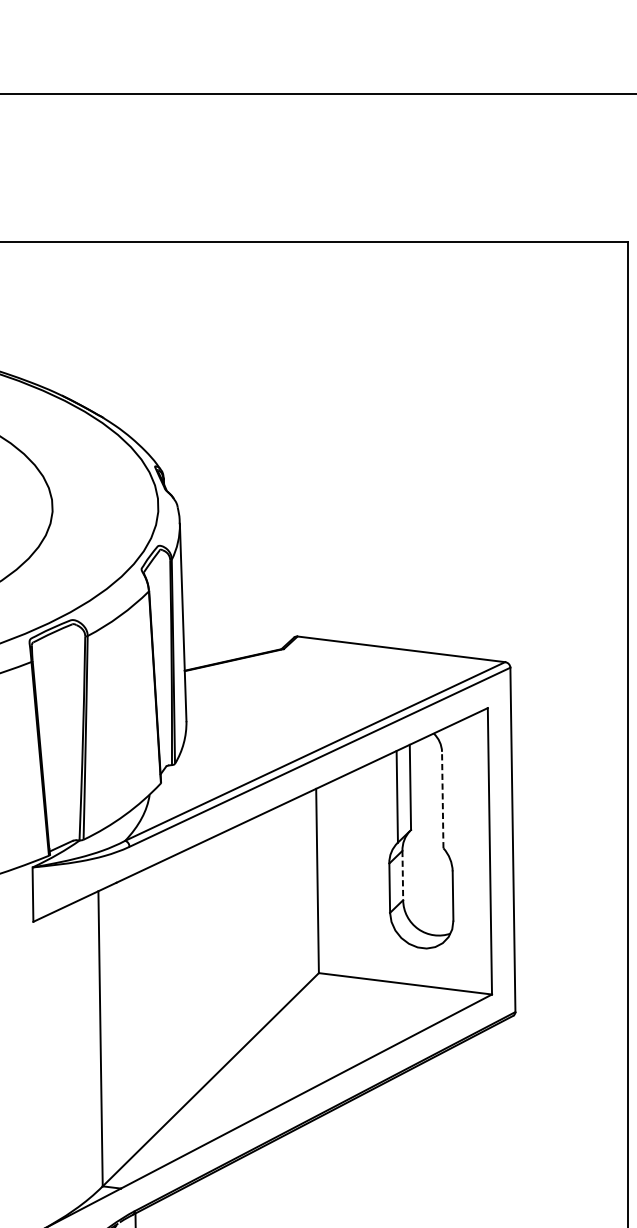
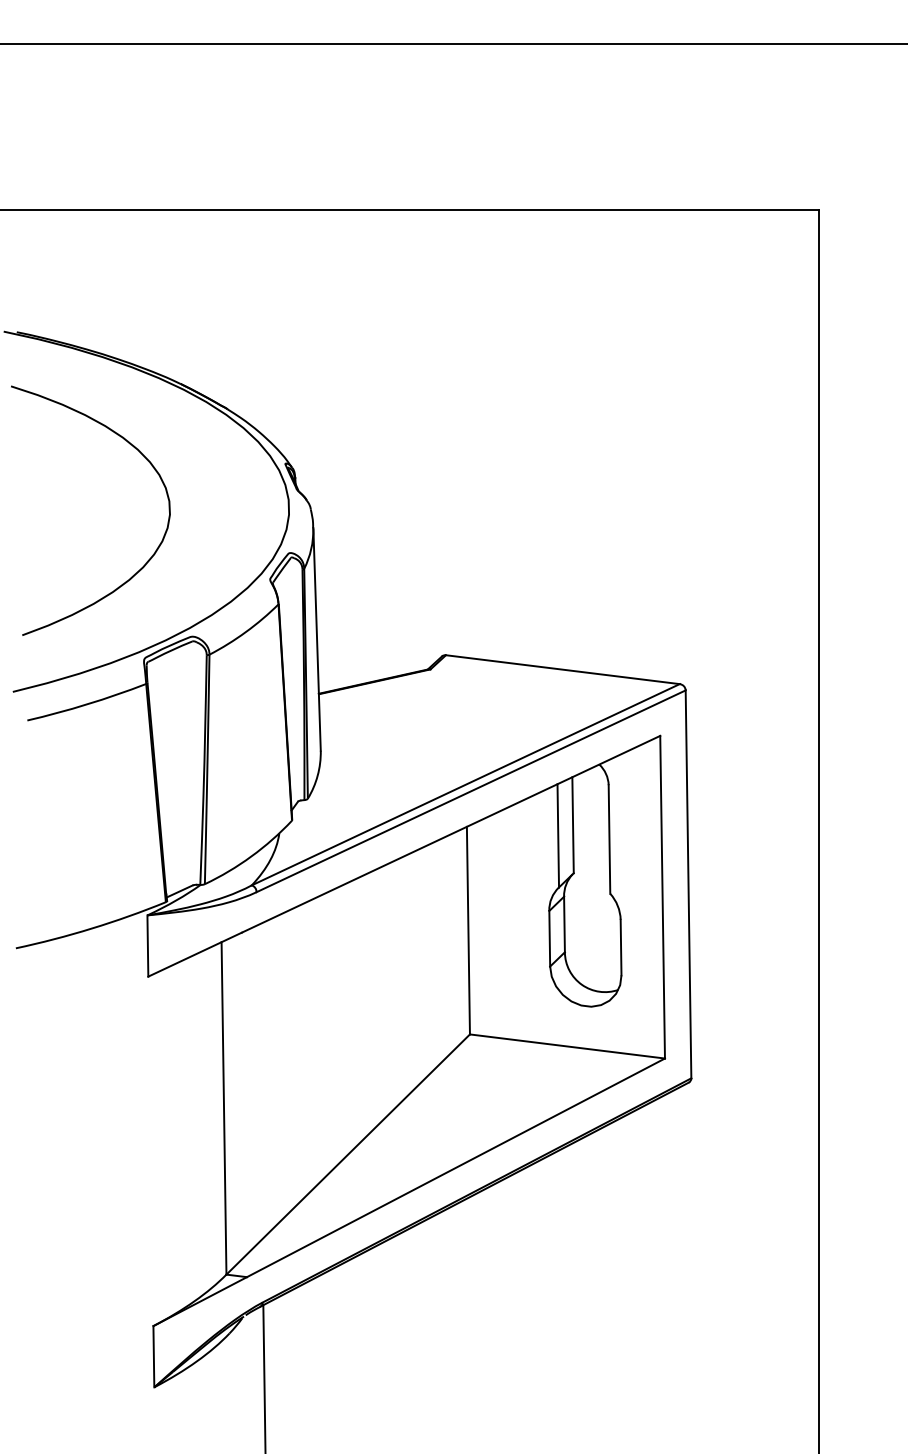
line: (442, 799) -> (609, 838), dashed -> solid
line: (402, 875) -> (564, 924), dashed -> solid

